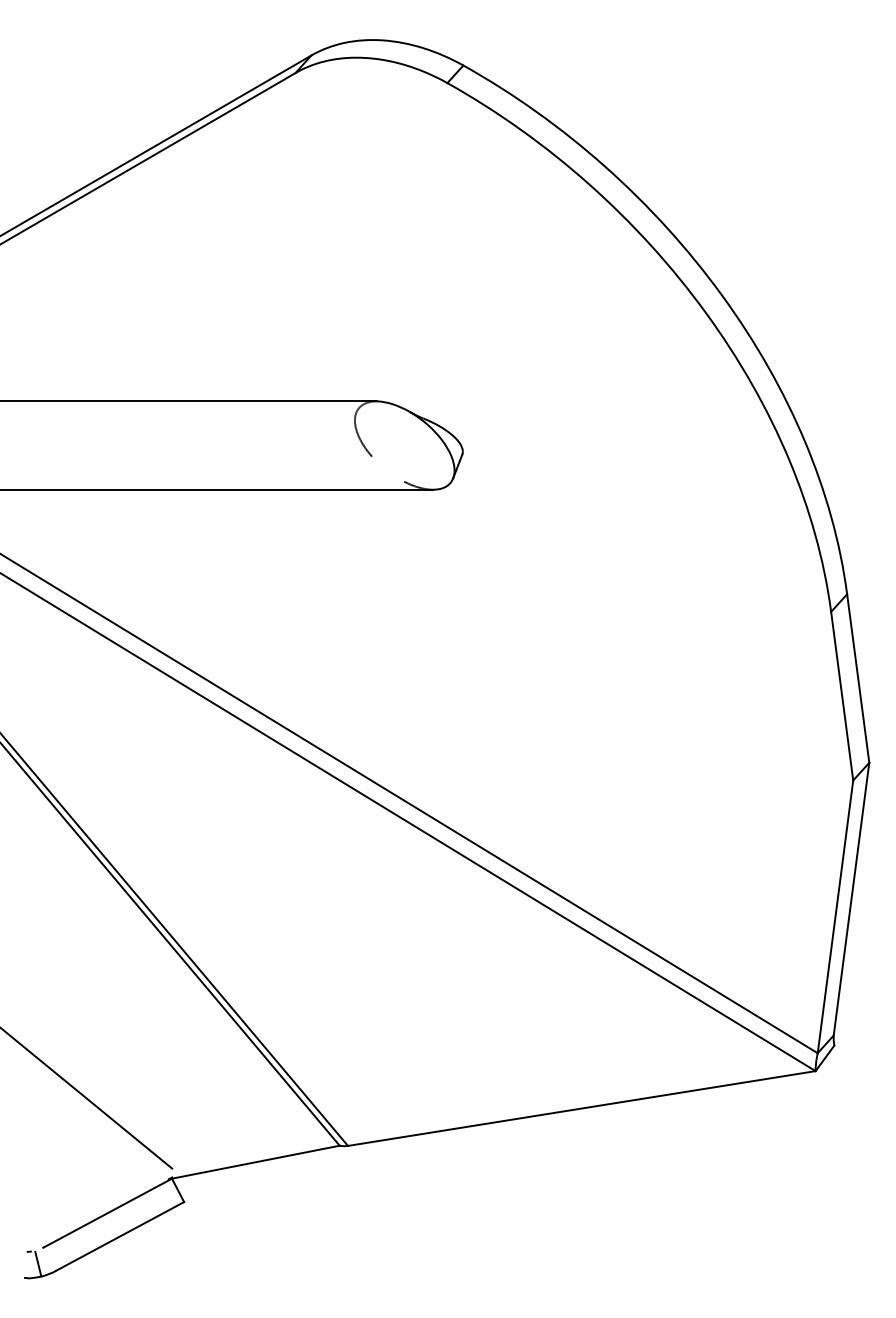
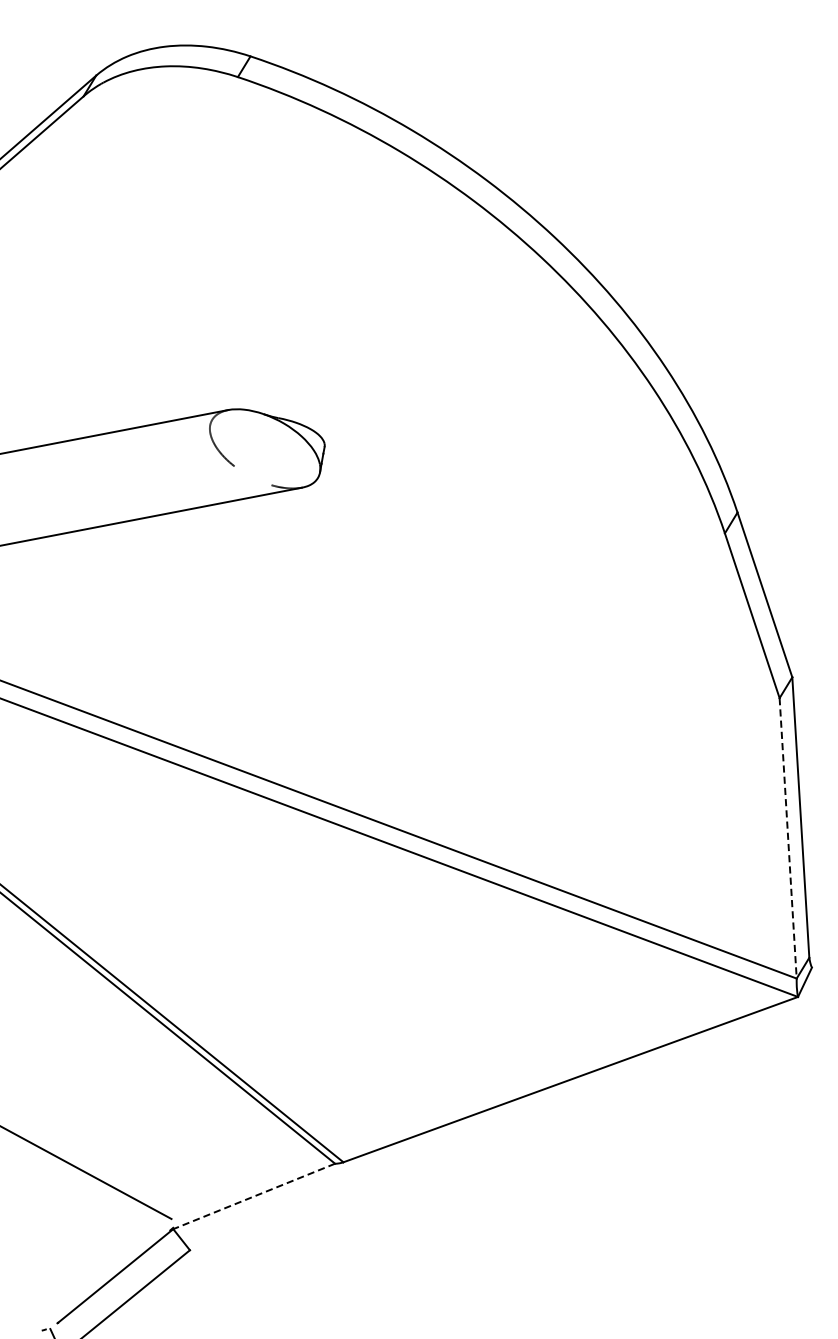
line: (835, 916) -> (788, 838), solid -> dashed
line: (253, 1162) -> (251, 1197), solid -> dashed

